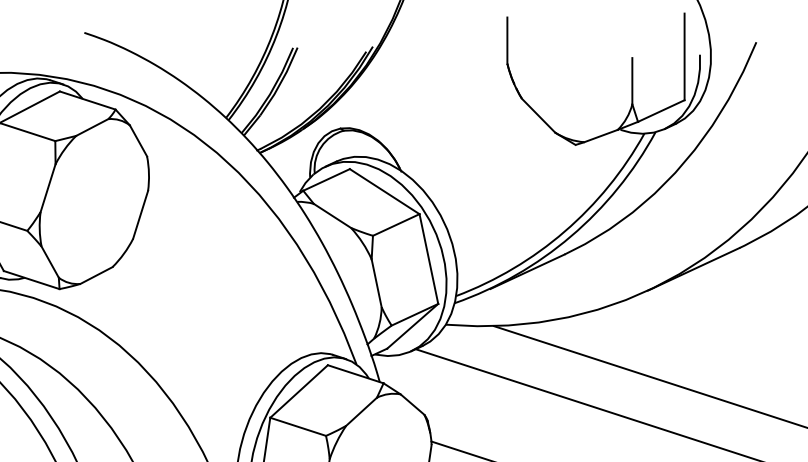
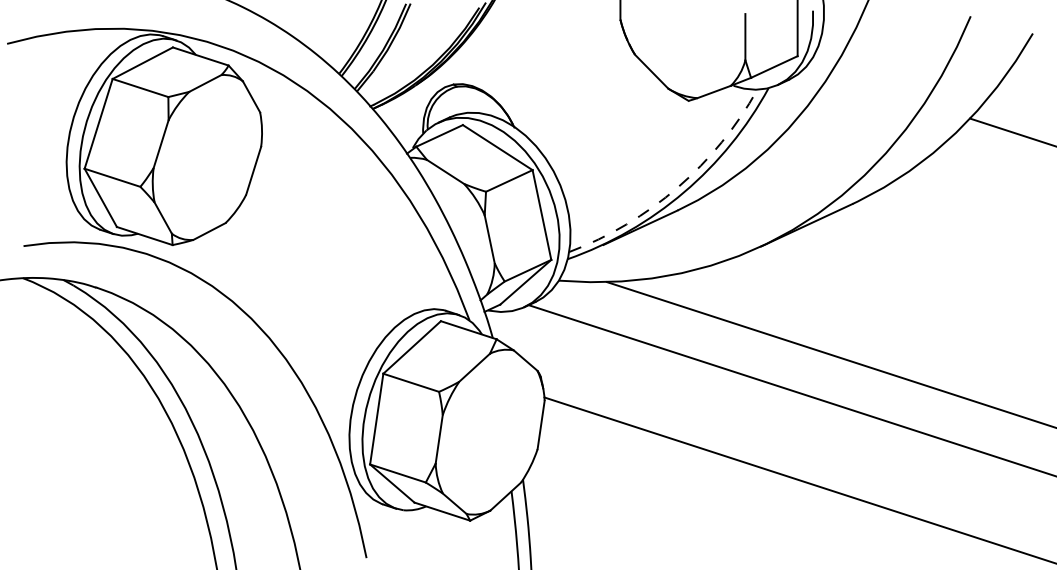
arc: (564, 231) -> (677, 187), solid -> dashed

